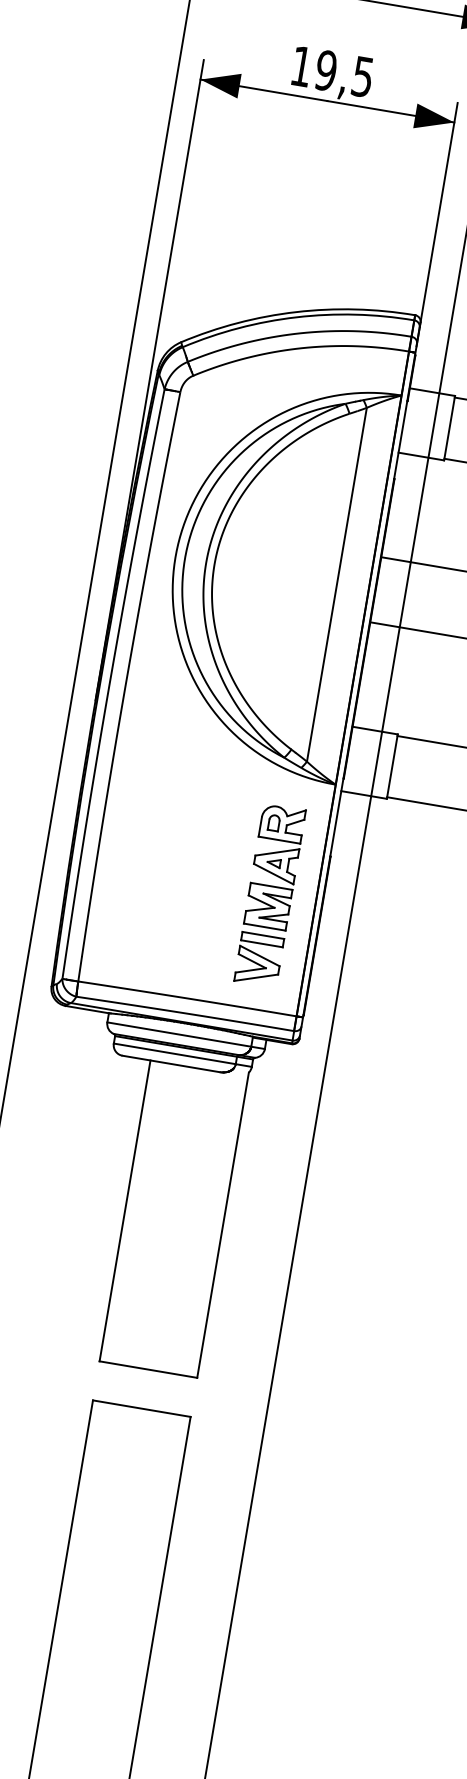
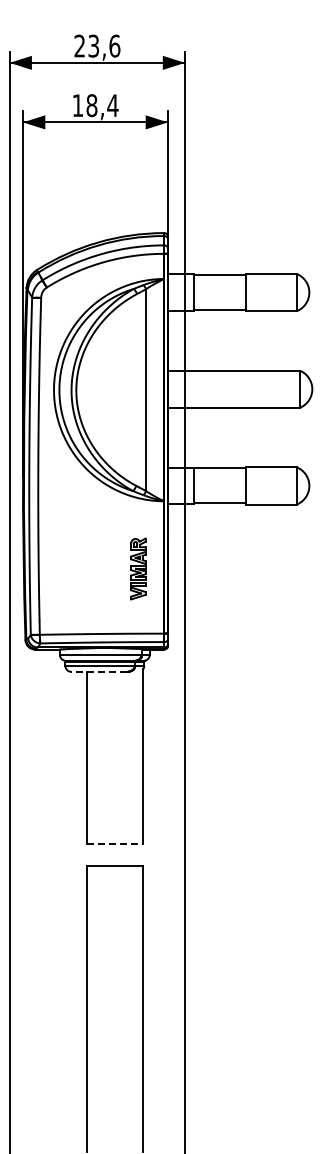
text: (344, 73) -> (102, 105), 19,5 -> 18,4
part: (270, 894) -> (138, 568), size x0.6
line: (171, 1063) -> (99, 671), solid -> dashed
line: (148, 1369) -> (115, 843), solid -> dashed

